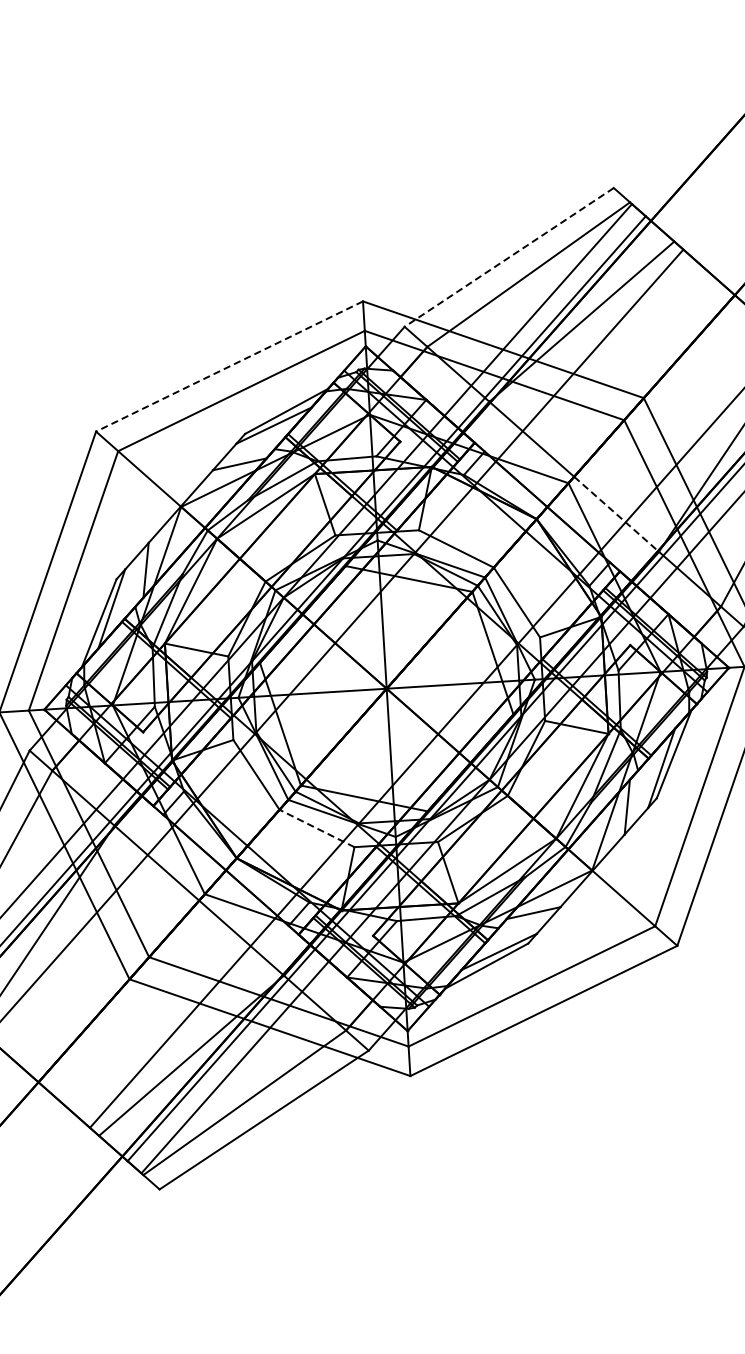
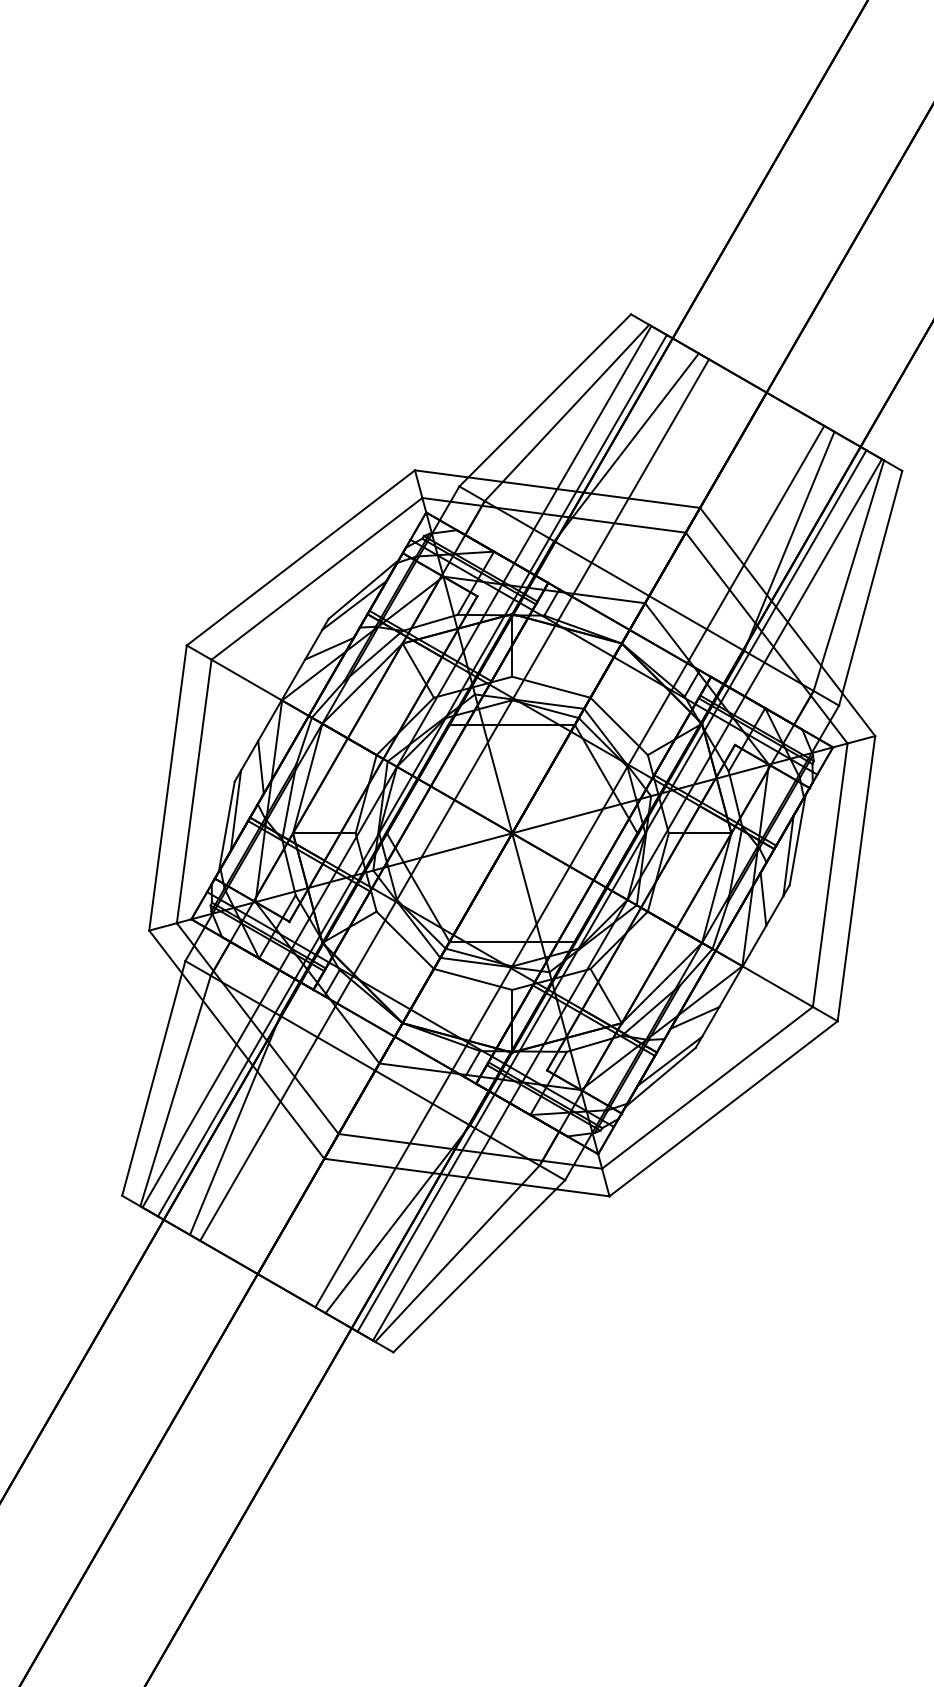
line: (509, 257) -> (545, 400), dashed -> solid
line: (229, 366) -> (300, 557), dashed -> solid
line: (616, 514) -> (696, 623), dashed -> solid
line: (317, 828) -> (473, 979), dashed -> solid

